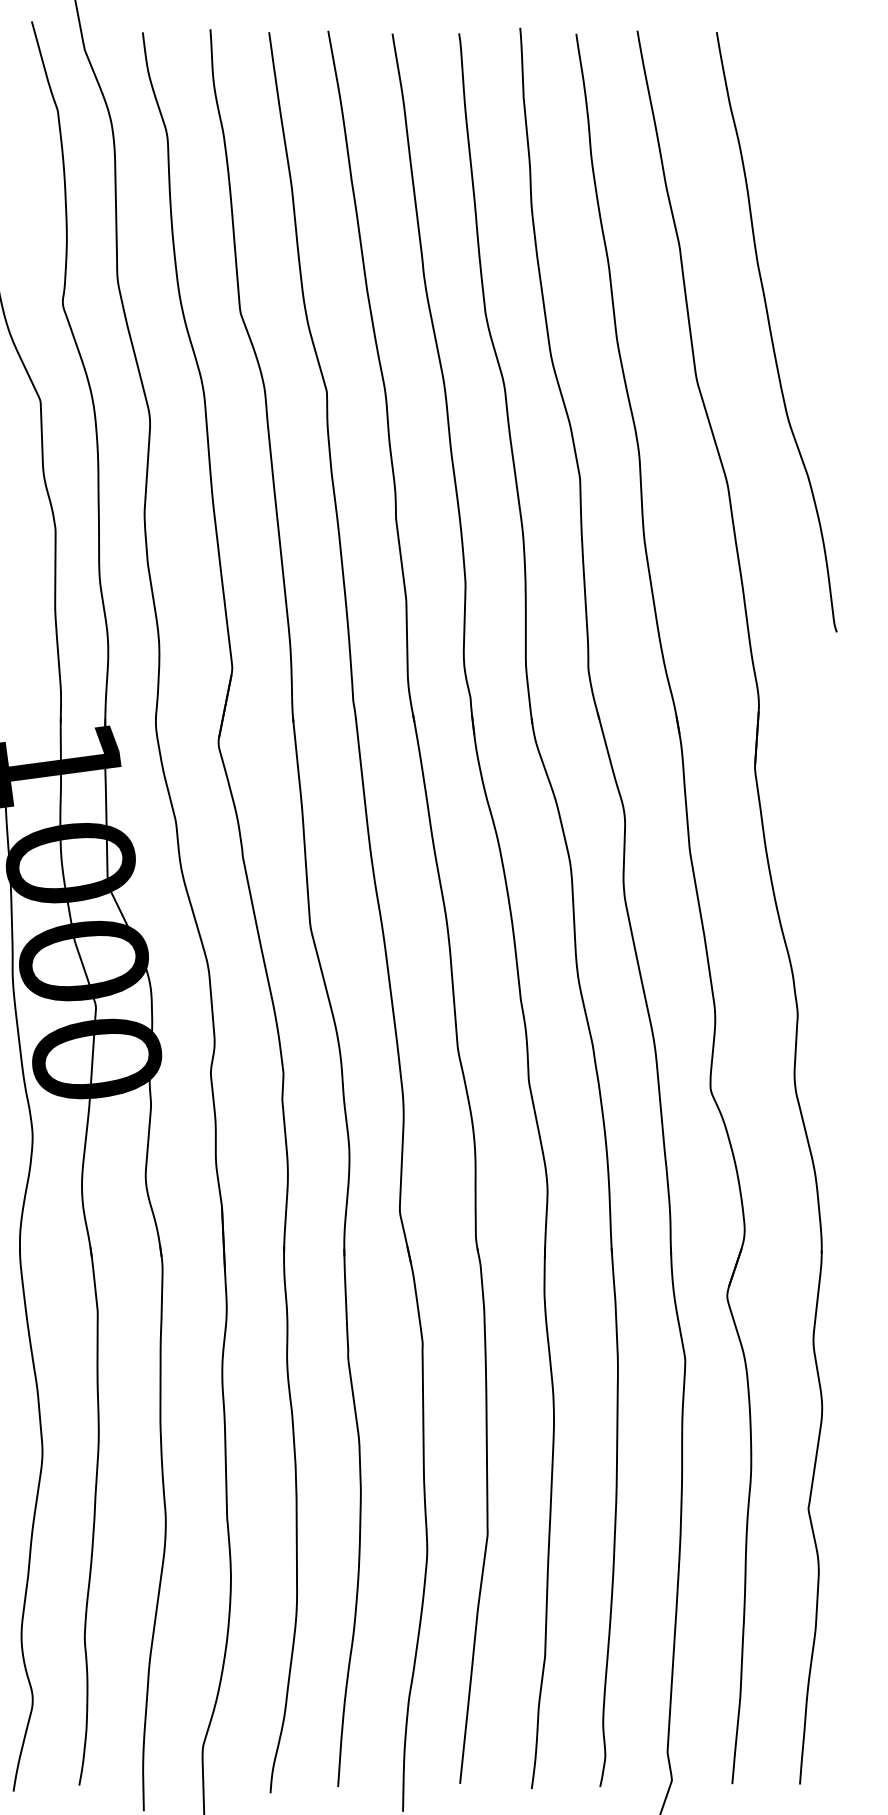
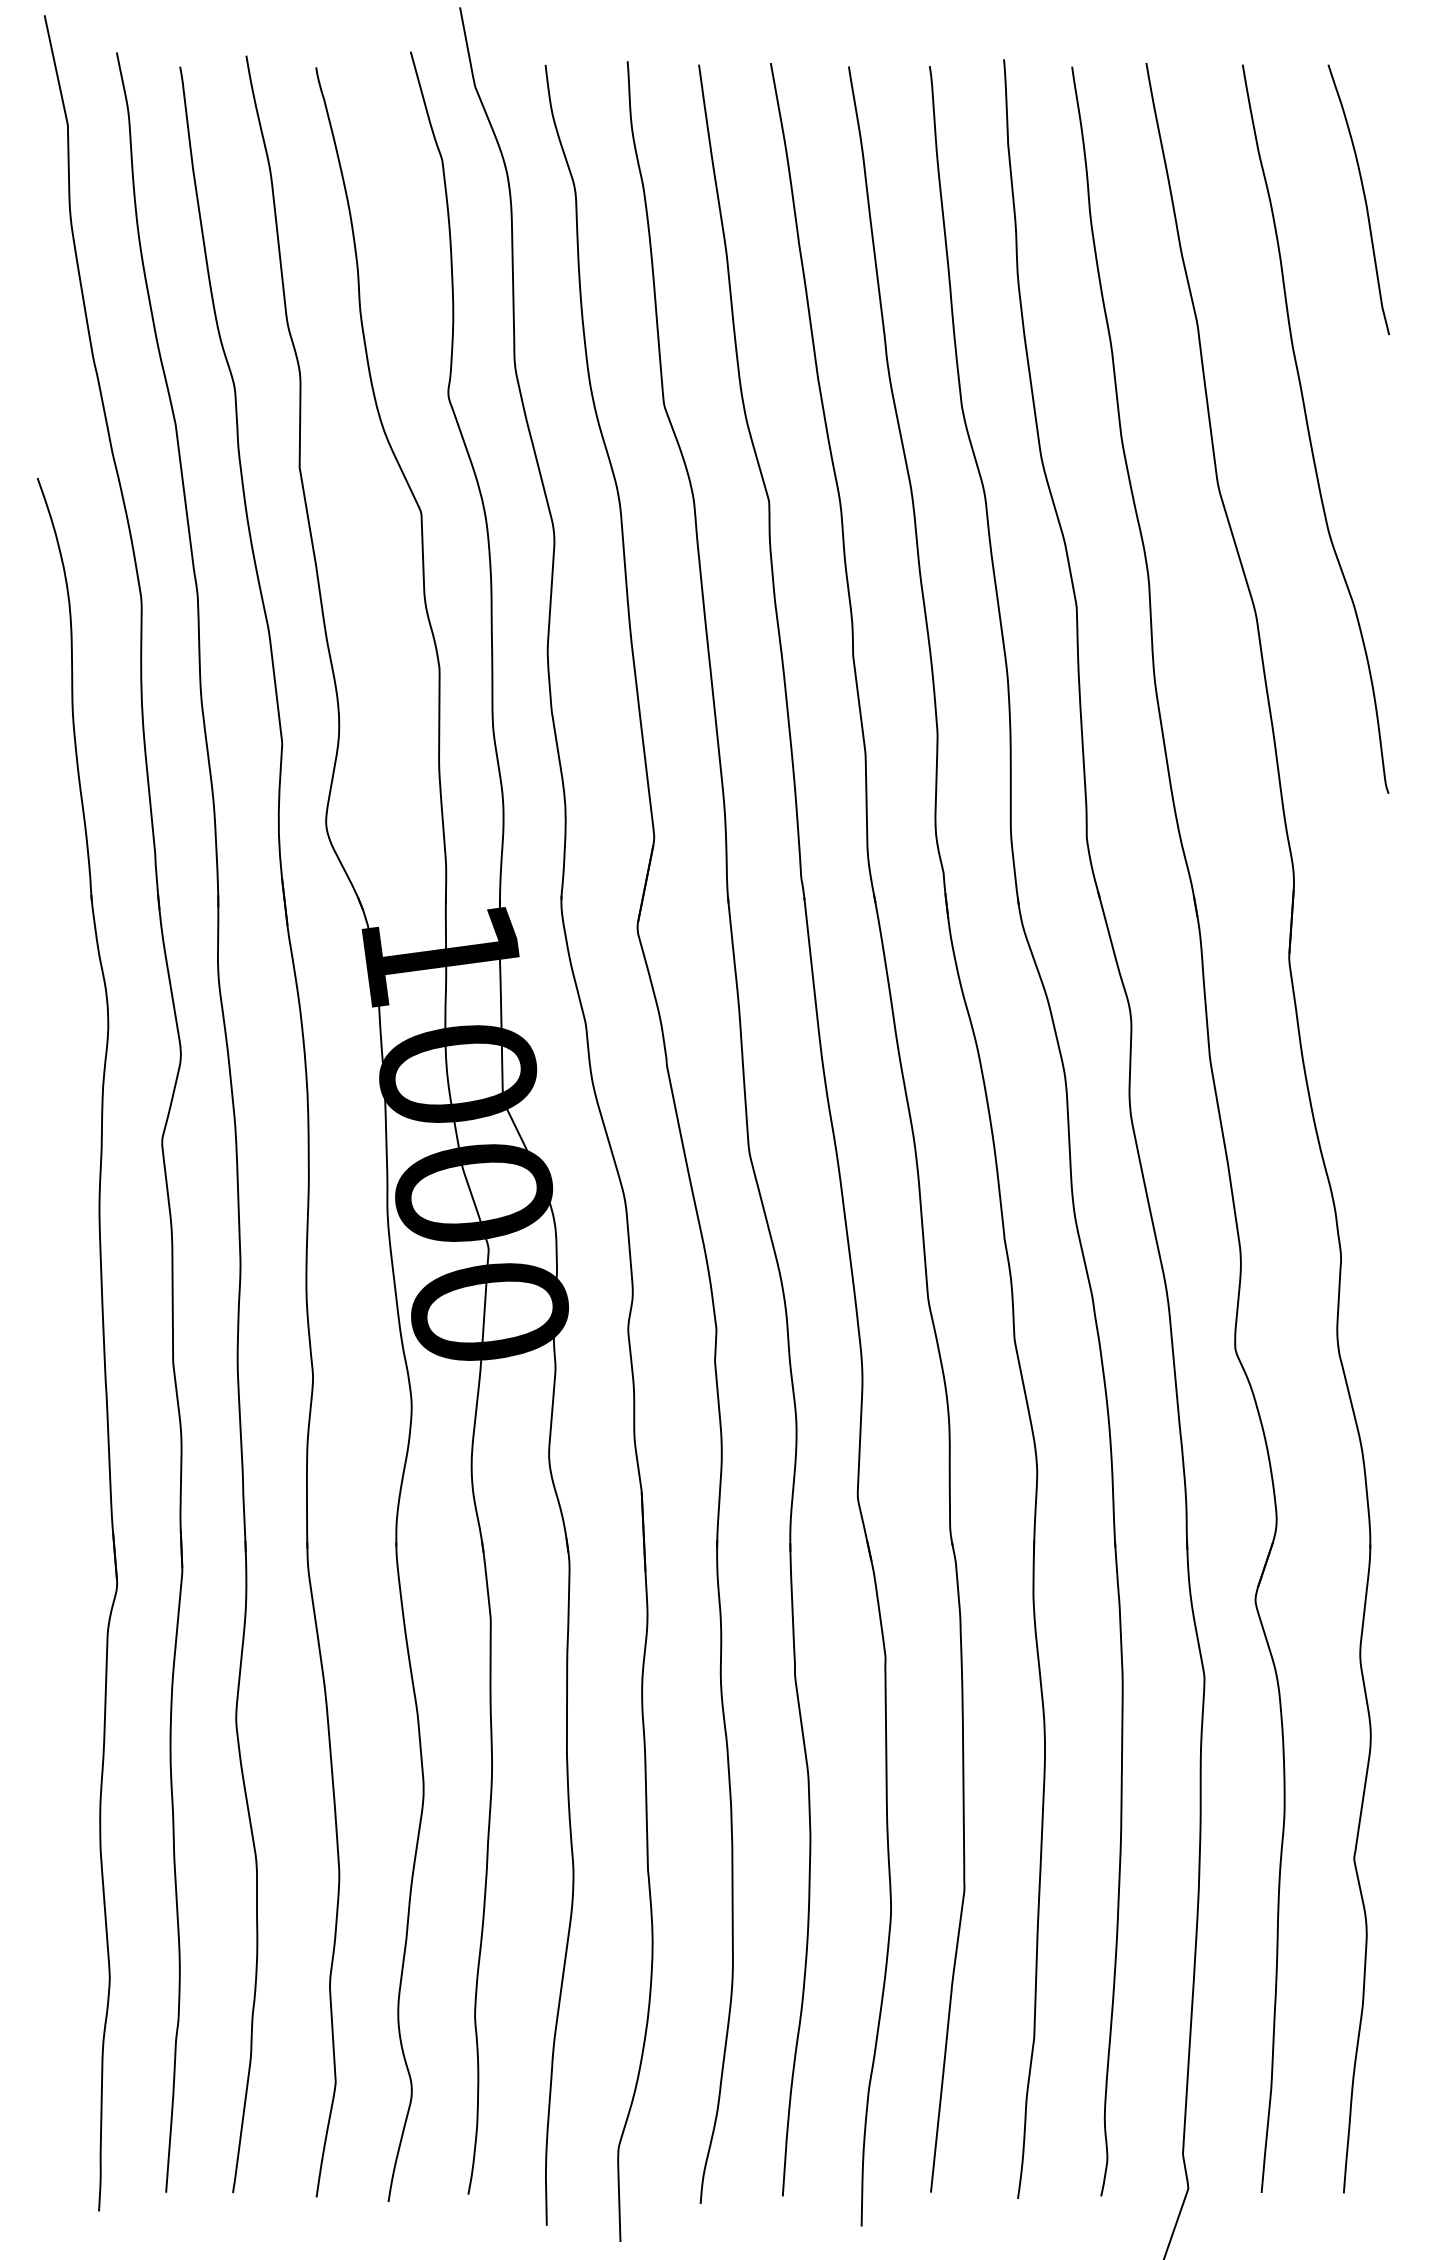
curve: (816, 140) -> (1363, 196), added

